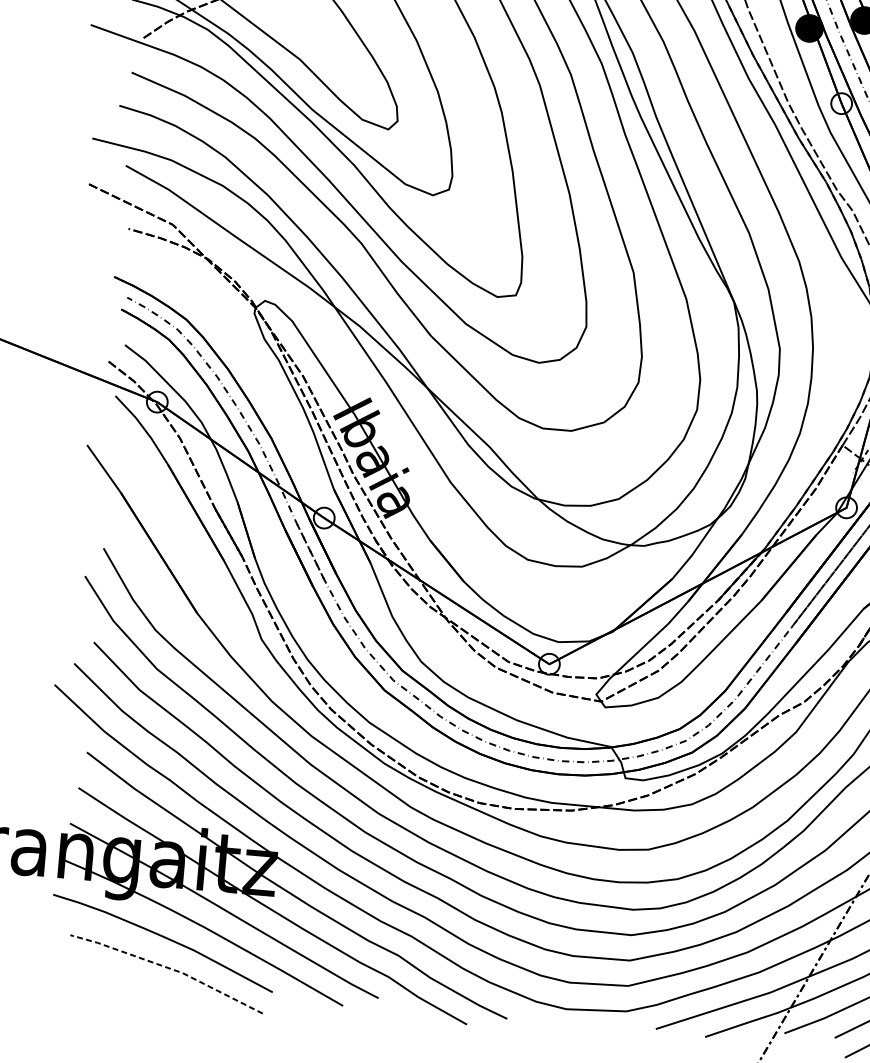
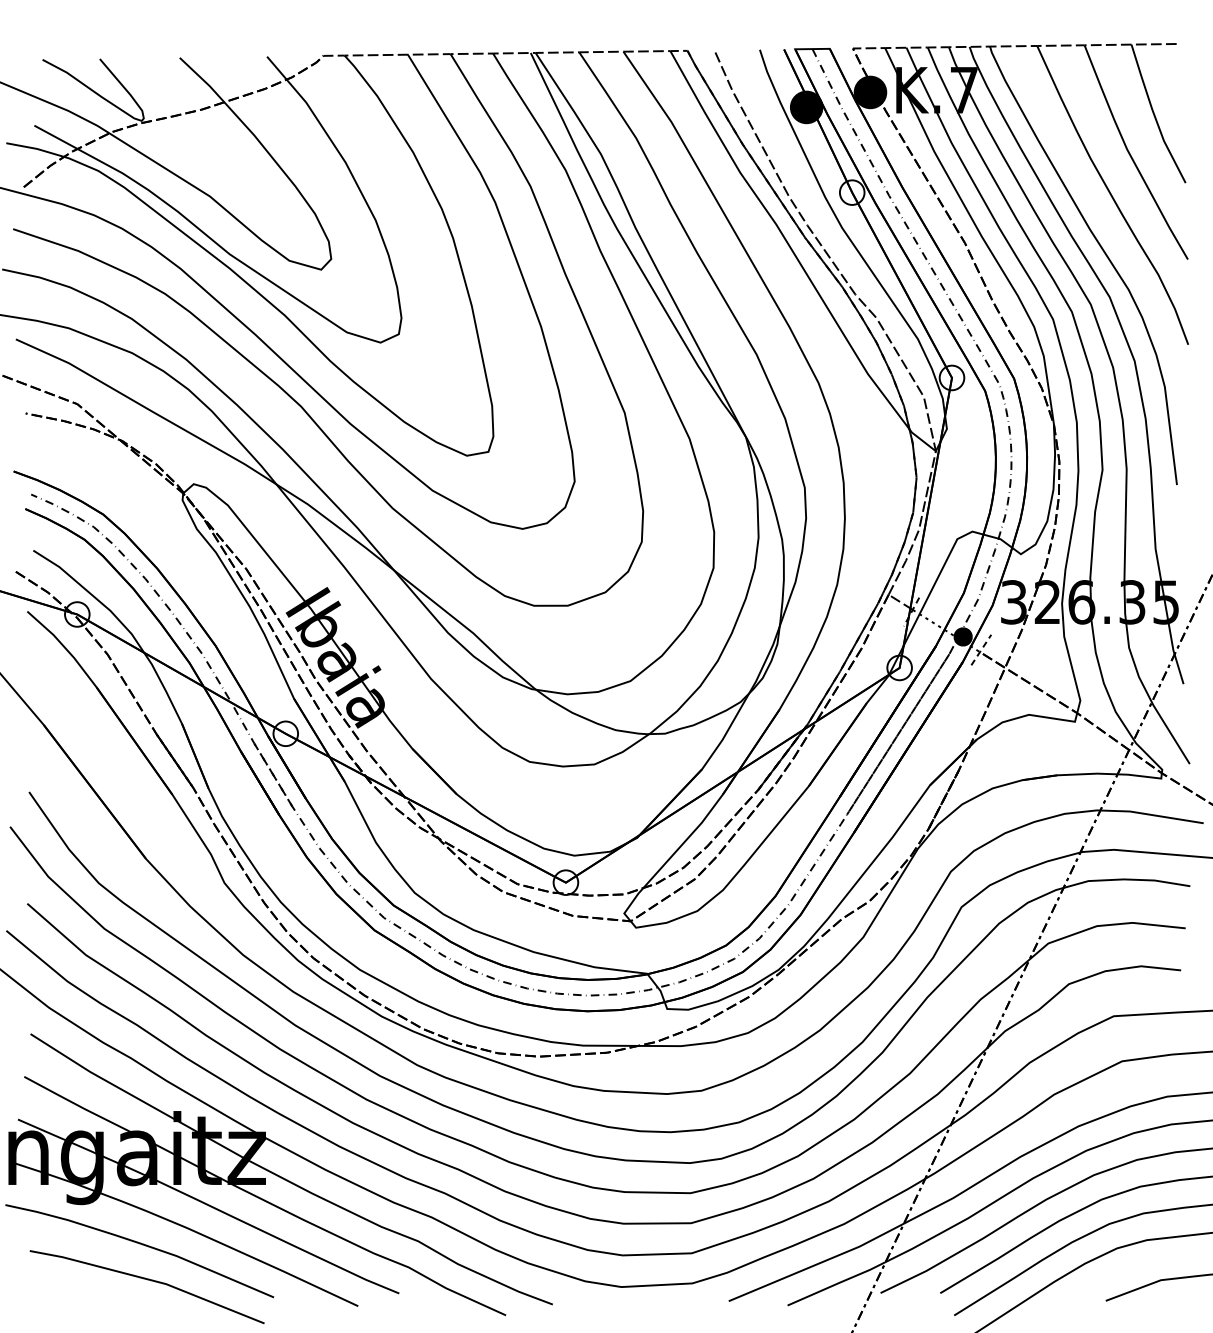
line: (168, 967) -> (148, 1279), dashed -> solid

